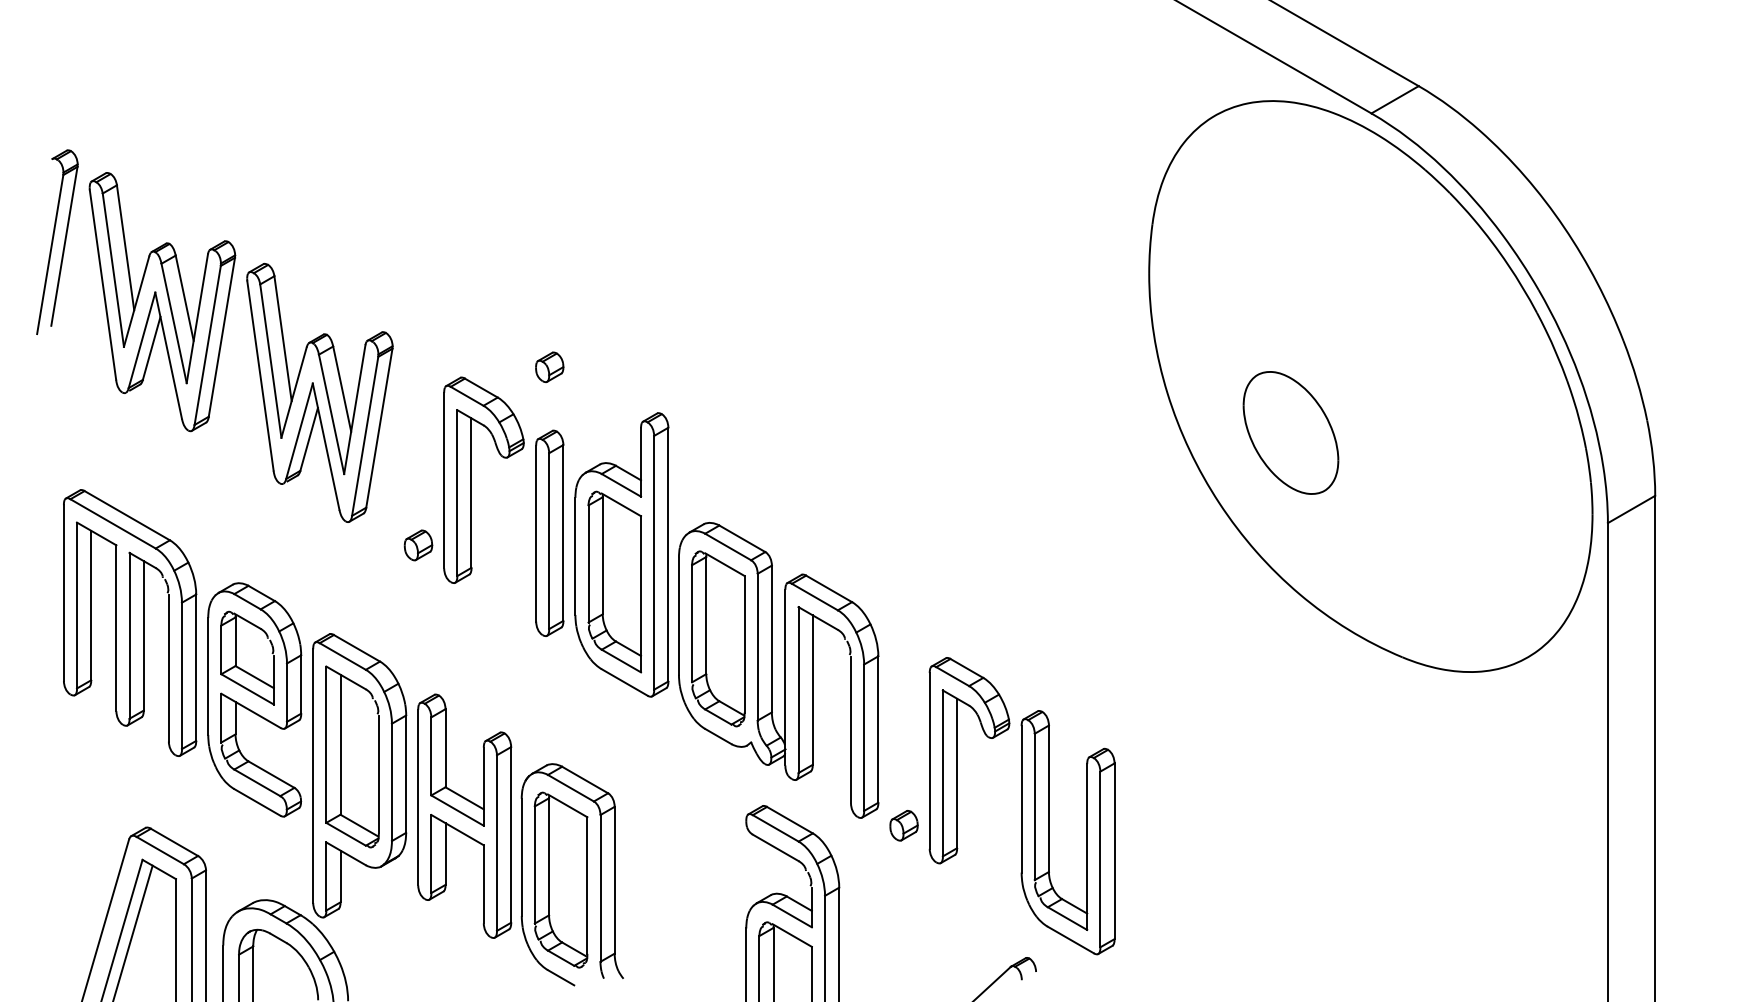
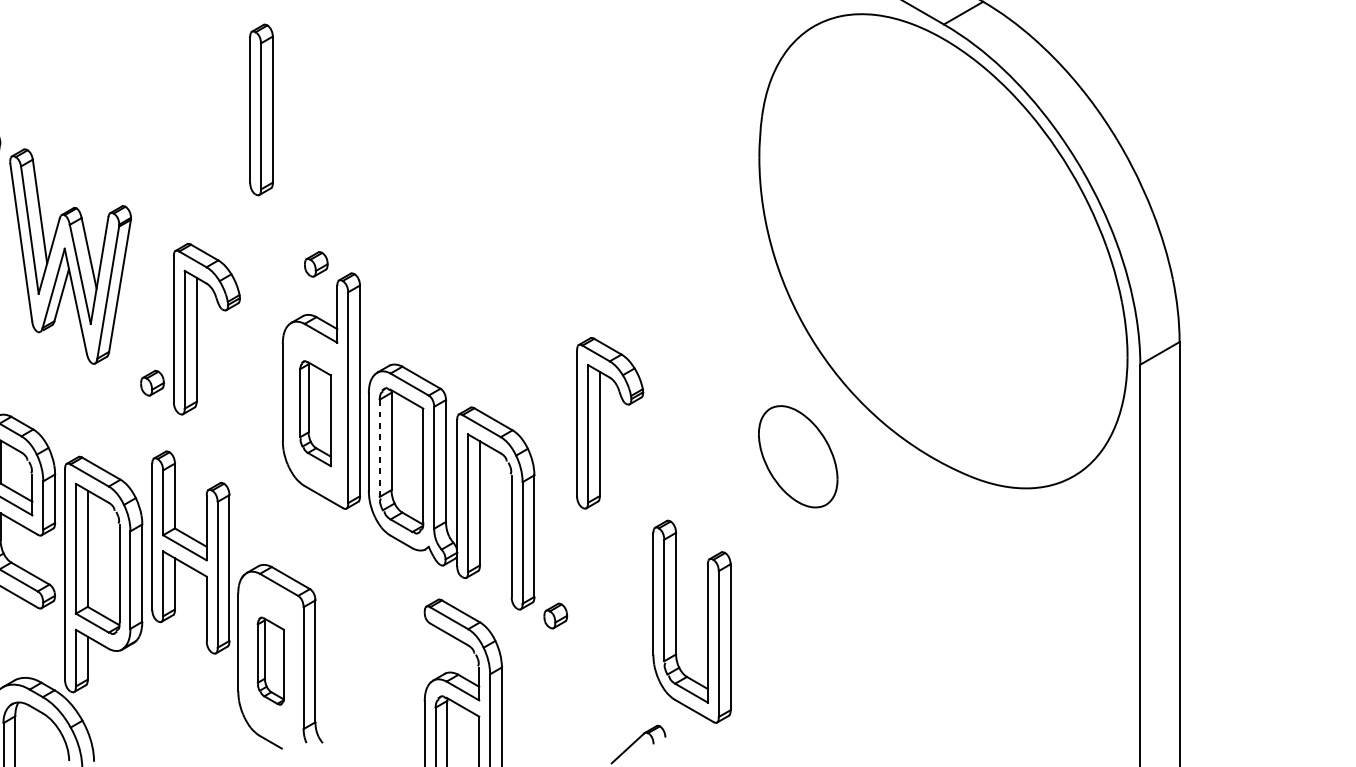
part: (549, 367) -> (316, 264), moved
part: (1290, 432) -> (797, 456), moved
part: (549, 532) -> (261, 109), moved
part: (614, 581) -> (315, 413), size x0.7
line: (692, 623) -> (380, 448), solid -> dashed
part: (957, 760) -> (600, 423), moved
part: (464, 815) -> (190, 551), moved
part: (560, 879) -> (270, 660), size x0.6

